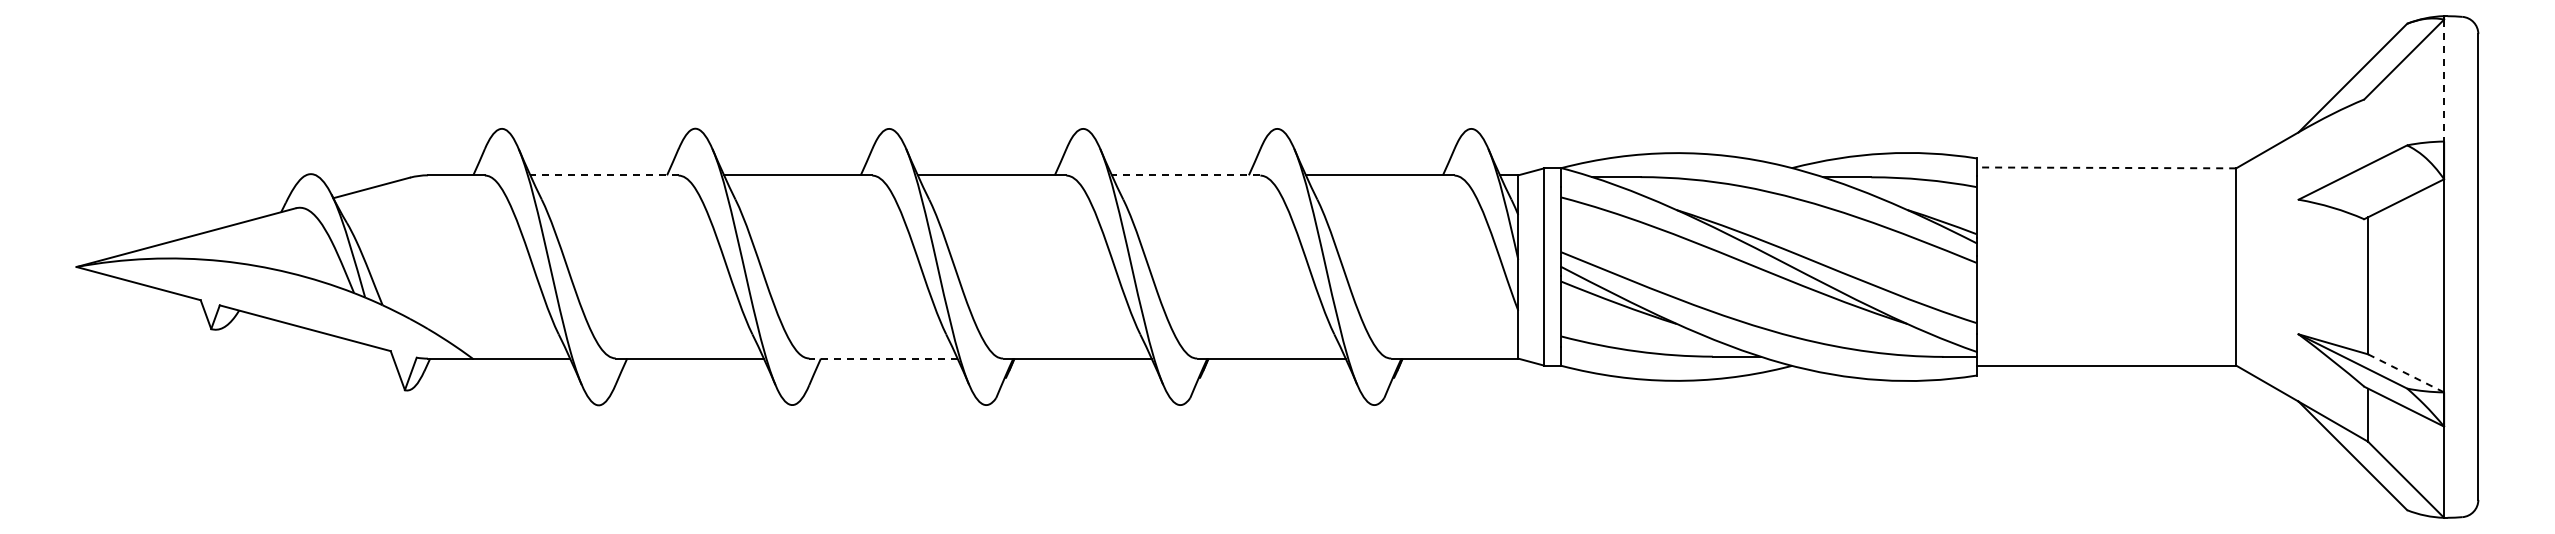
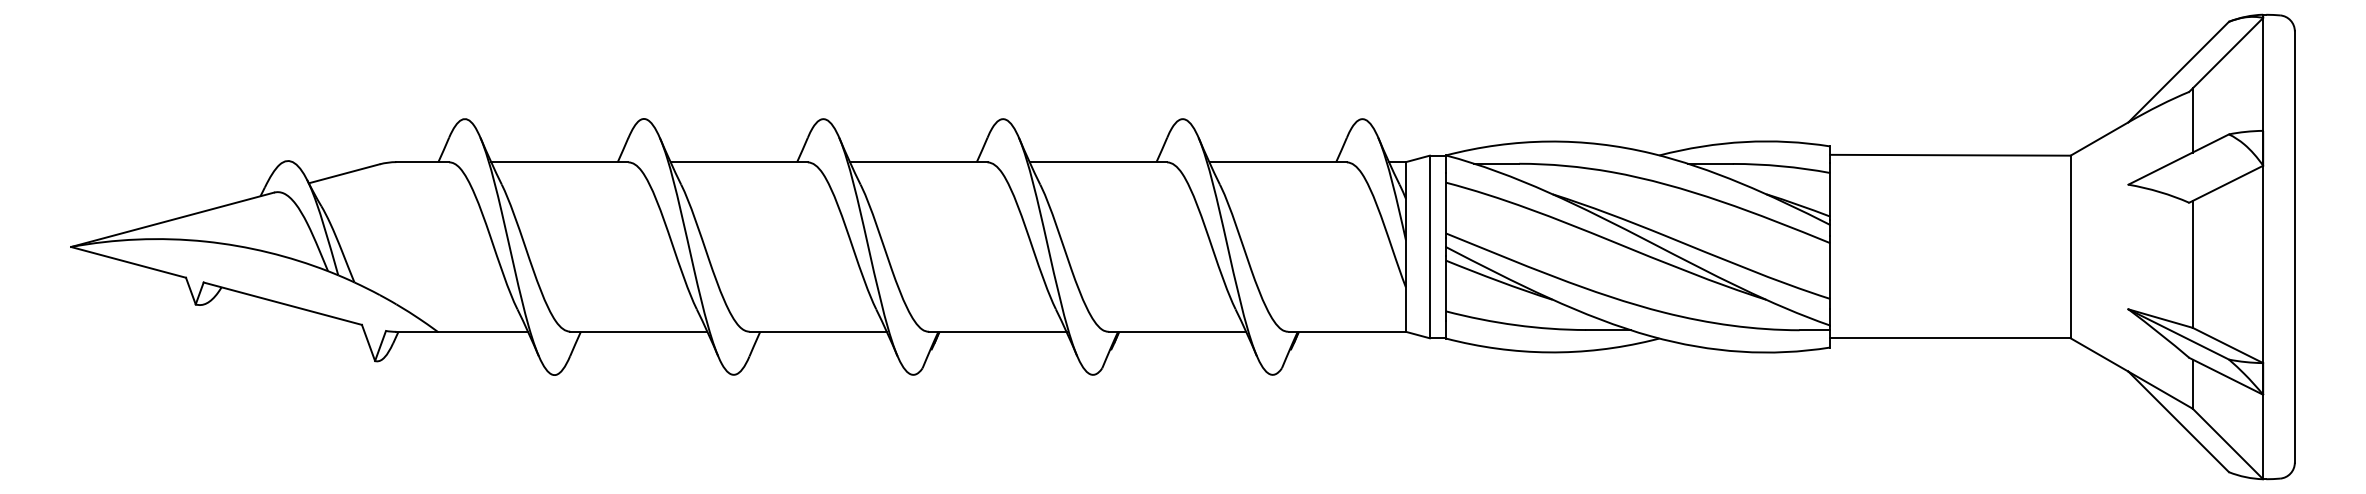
line: (2444, 80) -> (2263, 74), dashed -> solid
line: (2368, 129) -> (2193, 119), added
line: (2106, 167) -> (1950, 154), dashed -> solid
line: (603, 175) -> (558, 162), dashed -> solid
line: (1185, 175) -> (1097, 162), dashed -> solid
line: (883, 358) -> (818, 331), dashed -> solid
line: (2406, 373) -> (2228, 345), dashed -> solid

